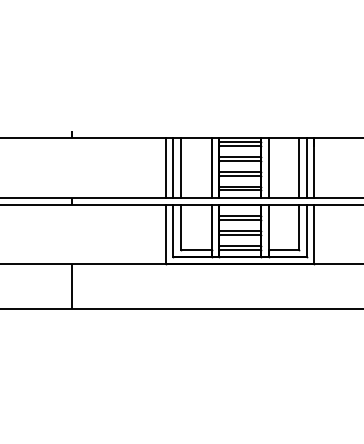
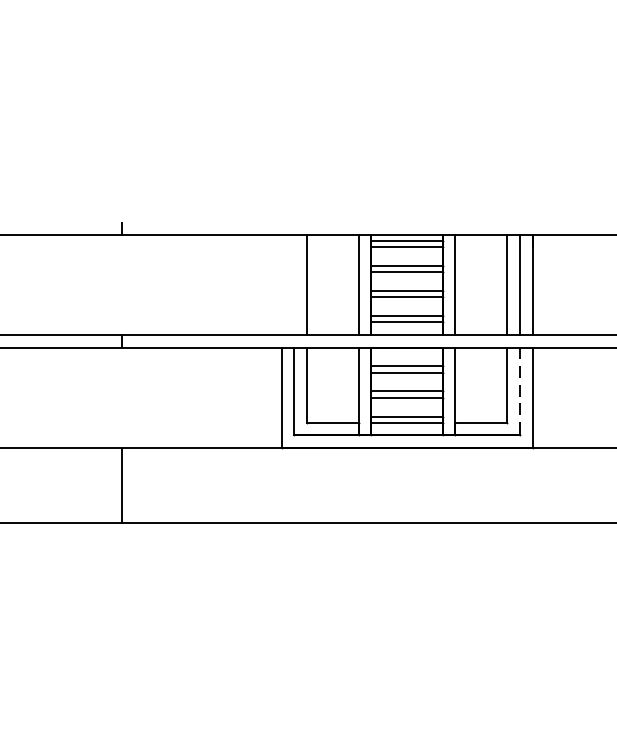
line: (166, 167) -> (282, 283), removed
line: (173, 167) -> (294, 283), removed
line: (306, 231) -> (519, 392), solid -> dashed

